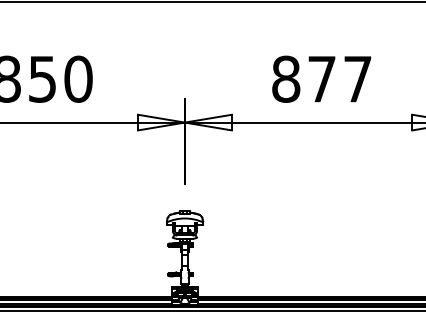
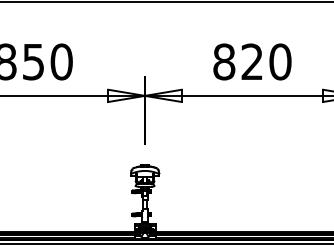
text: (340, 78) -> (266, 61), 877 -> 820

